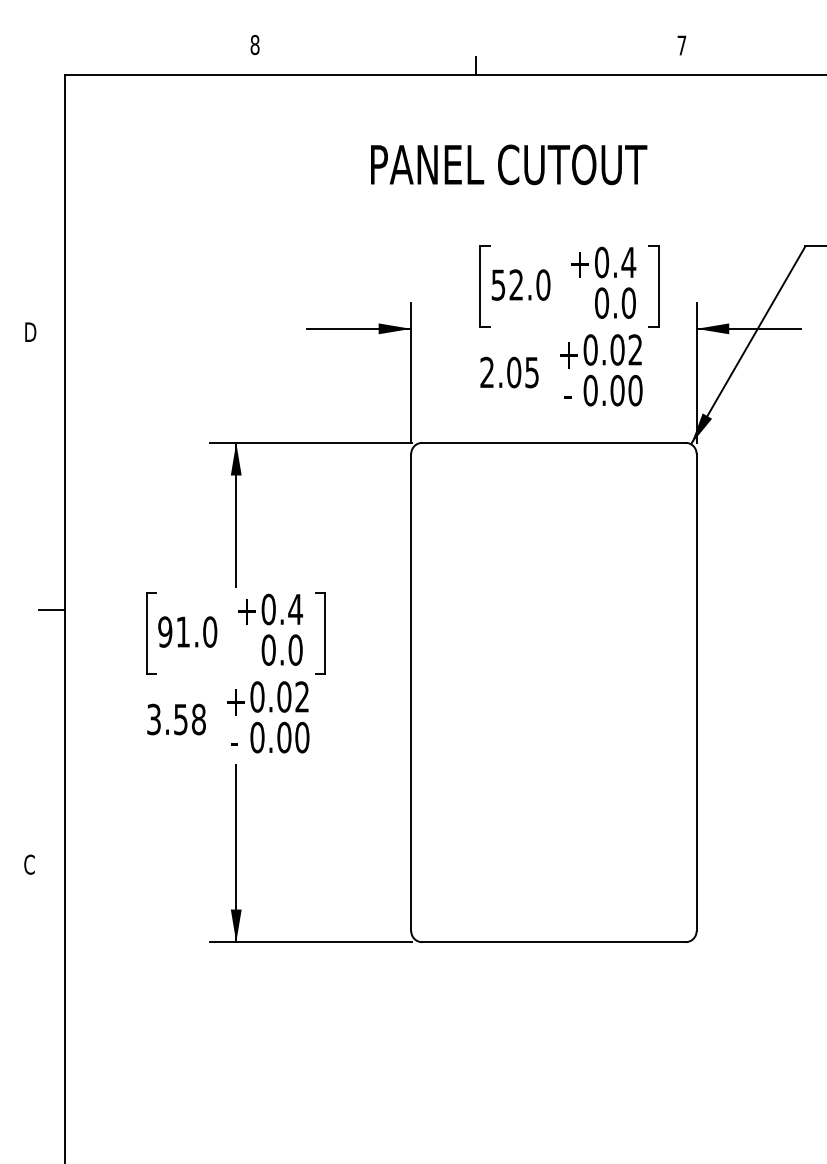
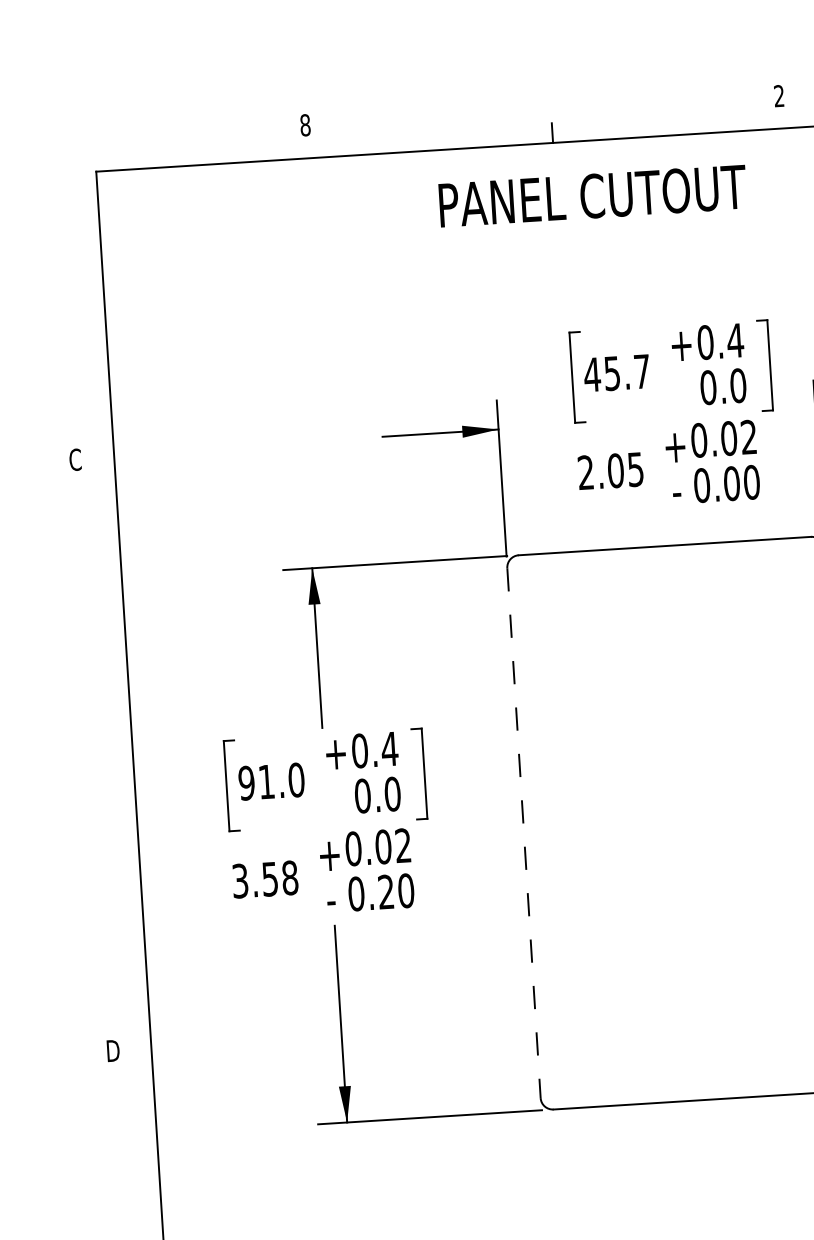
text: (681, 45) -> (778, 96), 7 -> 2
text: (509, 164) -> (593, 195), moved
text: (520, 284) -> (616, 372), 52.0 -> 45.7
text: (30, 332) -> (76, 460), D -> C
line: (51, 610) -> (118, 767), removed
line: (411, 692) -> (524, 833), solid -> dashed
text: (284, 737) -> (386, 891), 0.00 -> 0.20
text: (29, 864) -> (112, 1050), C -> D

